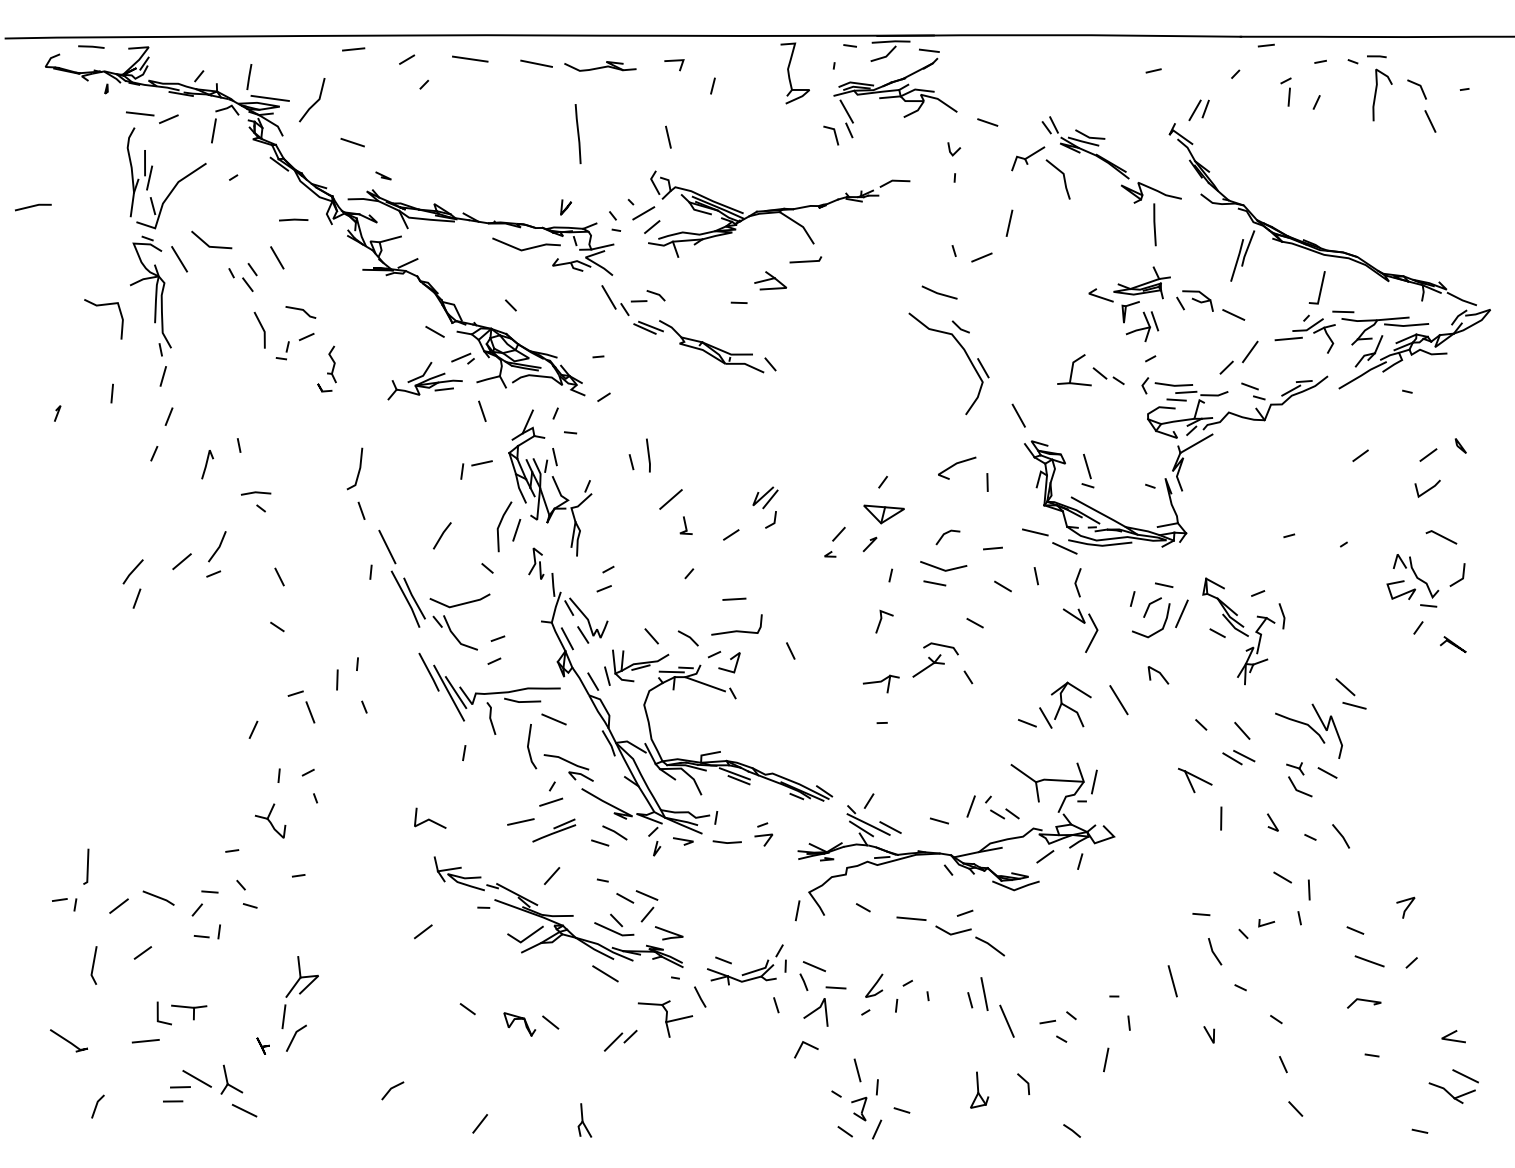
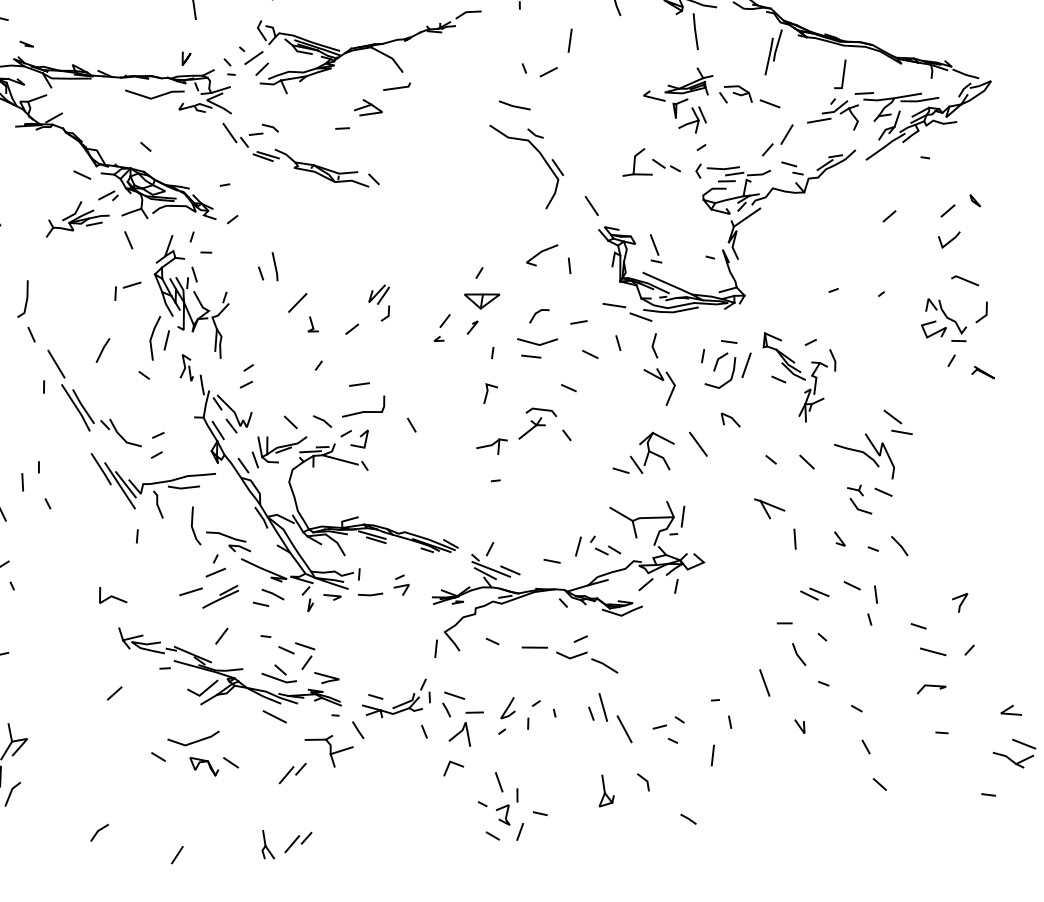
line: (459, 603) -> (193, 741), moved
line: (553, 719) -> (211, 501), removed
part: (1238, 757) -> (814, 594), moved
line: (1266, 923) -> (841, 626), removed
part: (620, 1120) -> (298, 842), added

